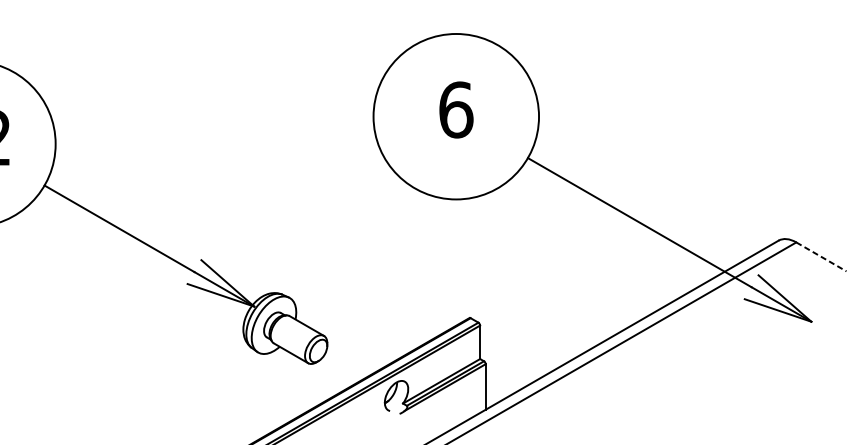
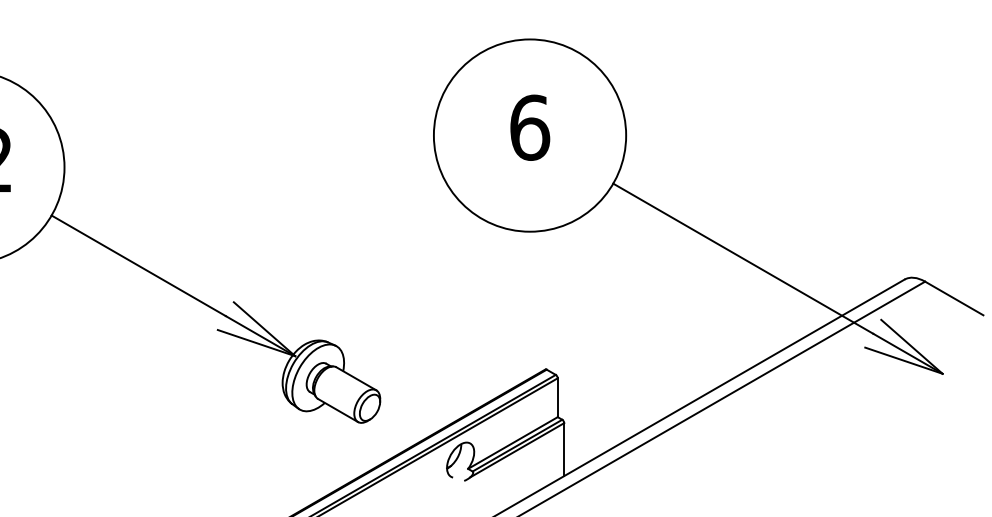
line: (821, 256) -> (954, 298), dashed -> solid

